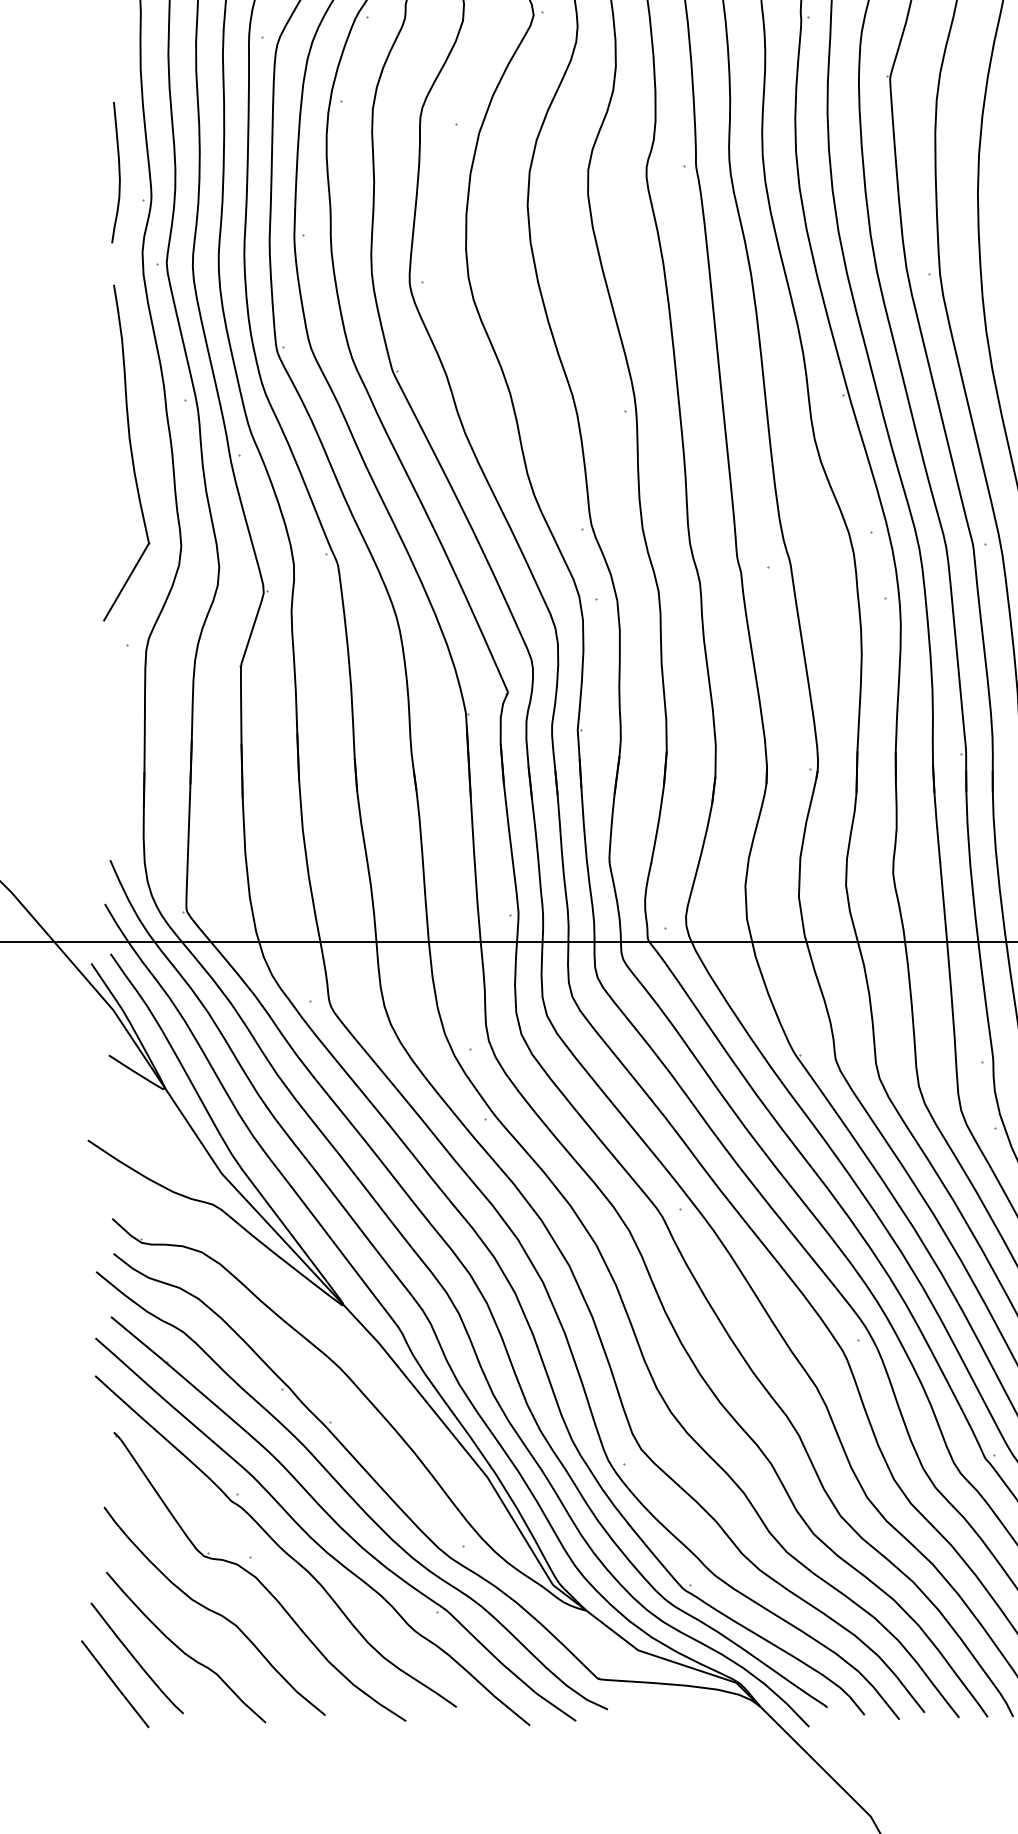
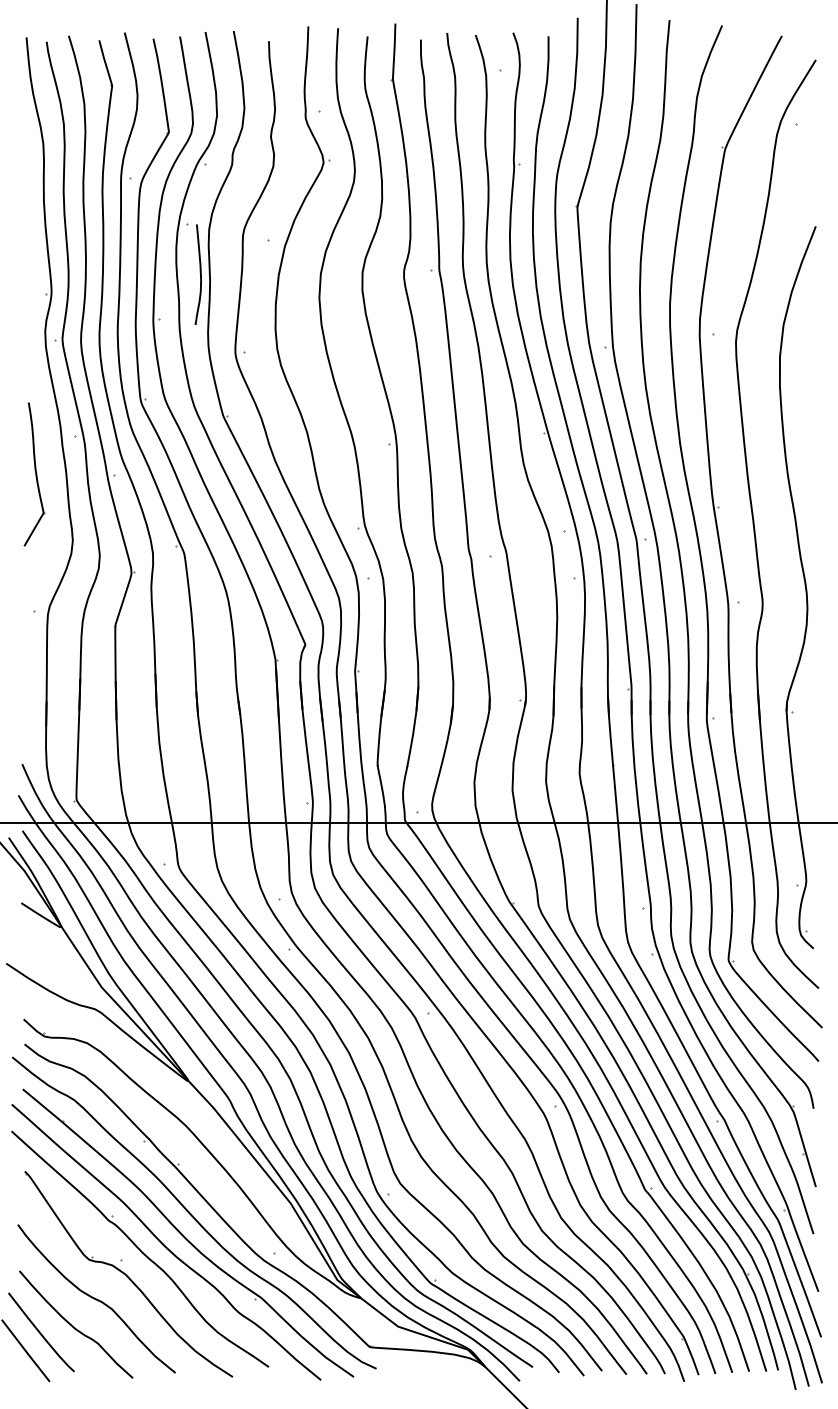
curve: (117, 169) -> (199, 272), moved
part: (127, 453) -> (34, 474), size x0.6

